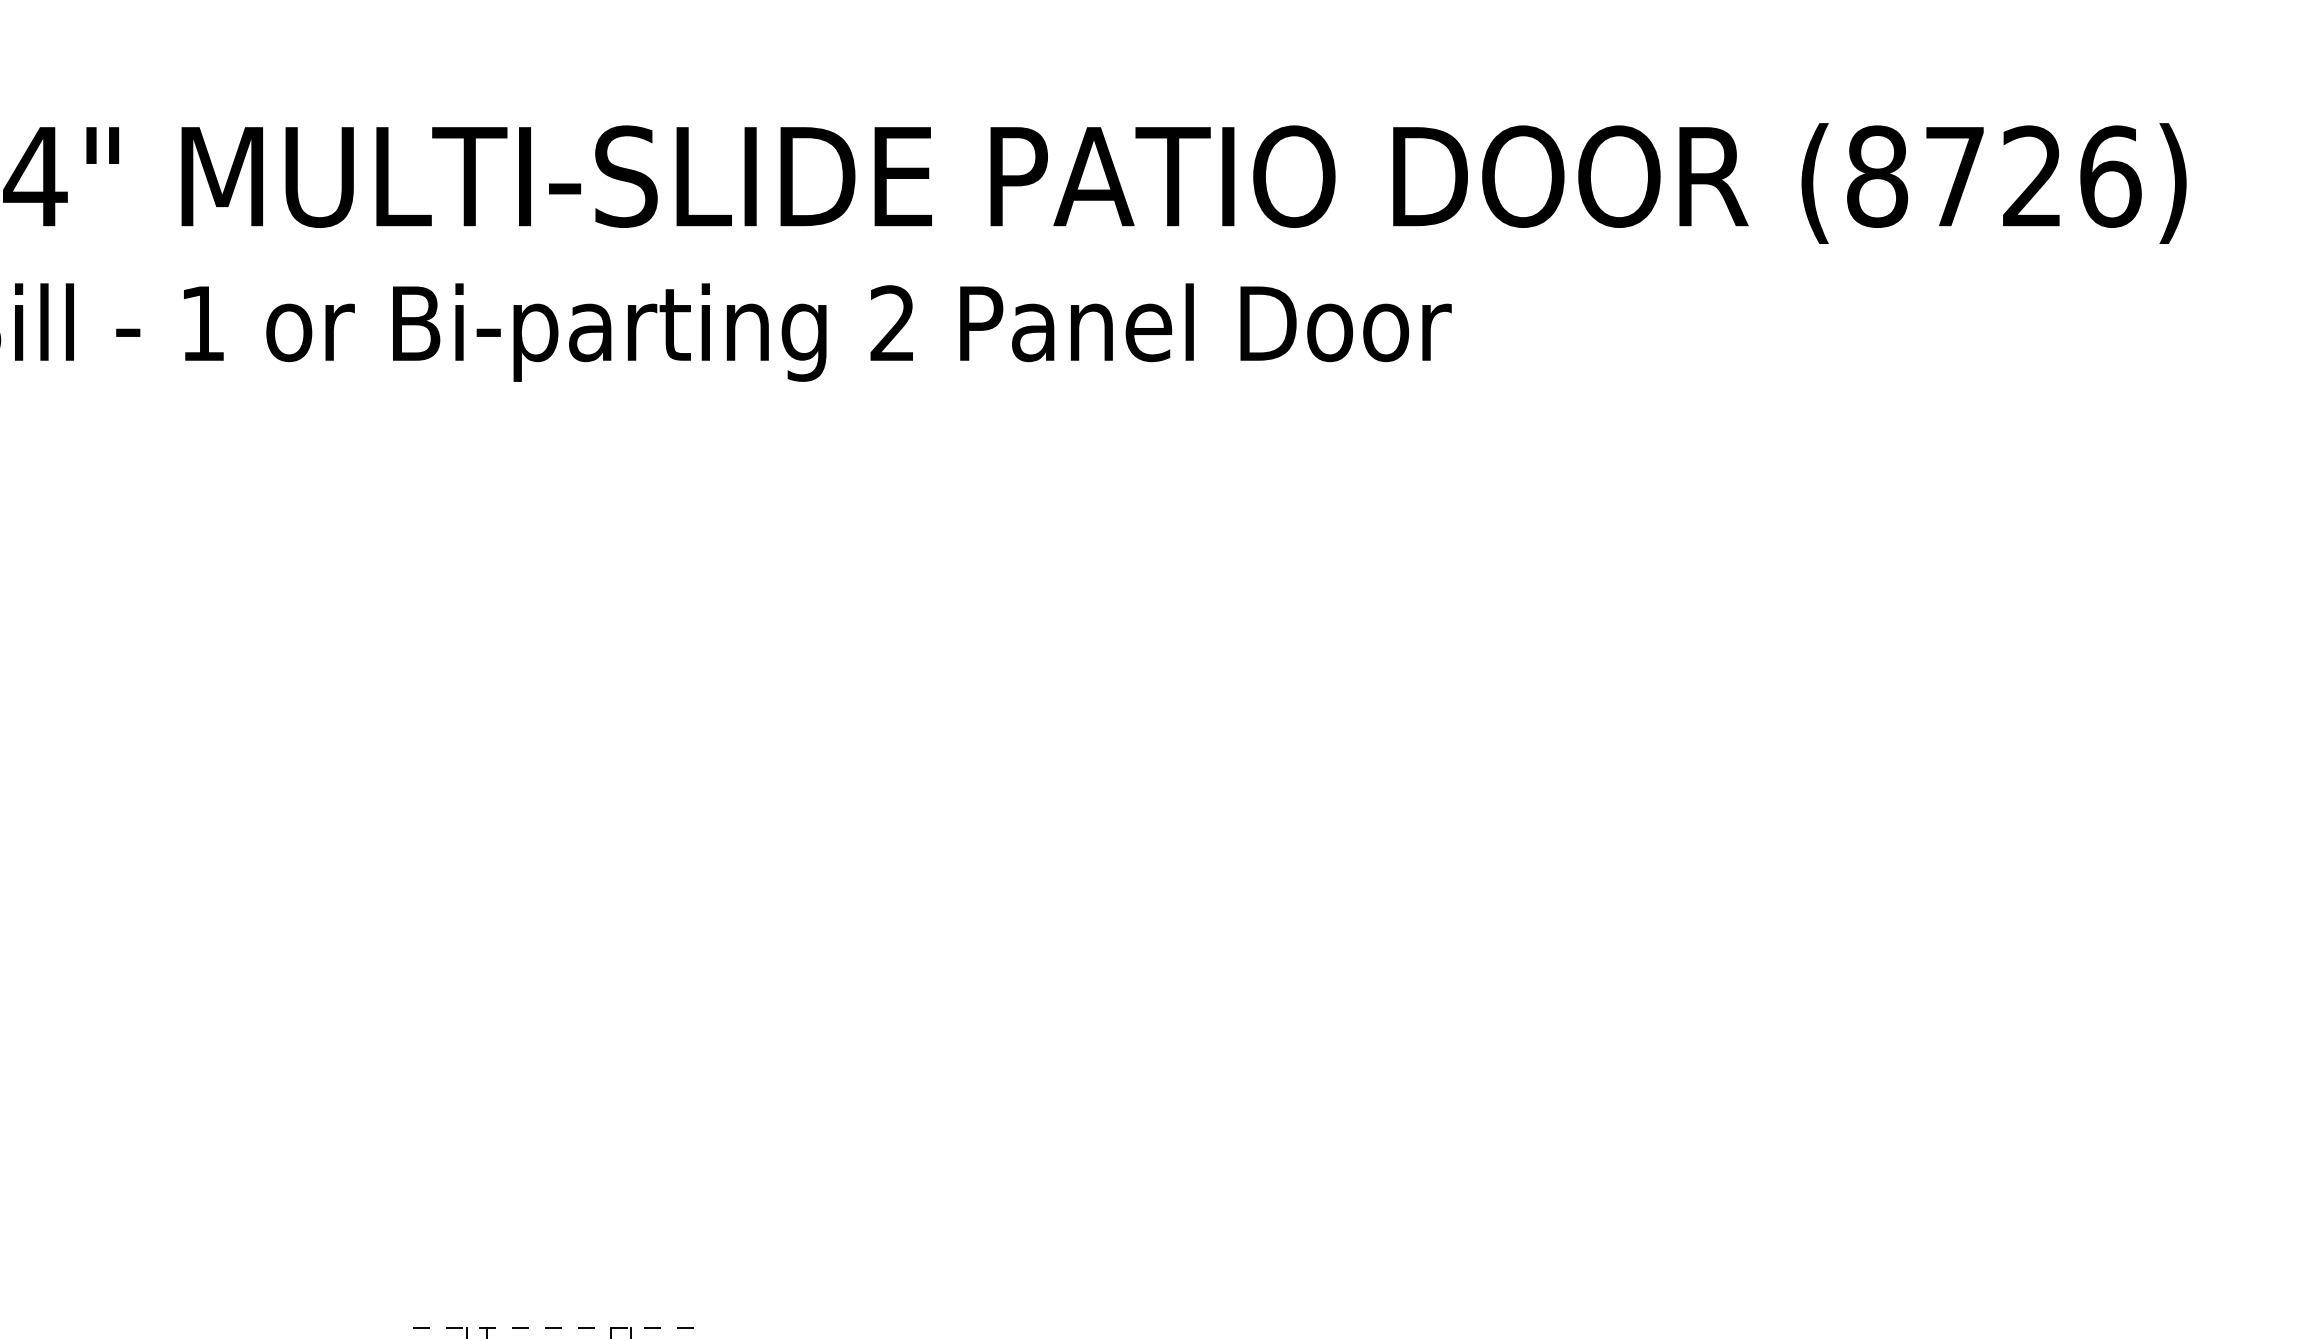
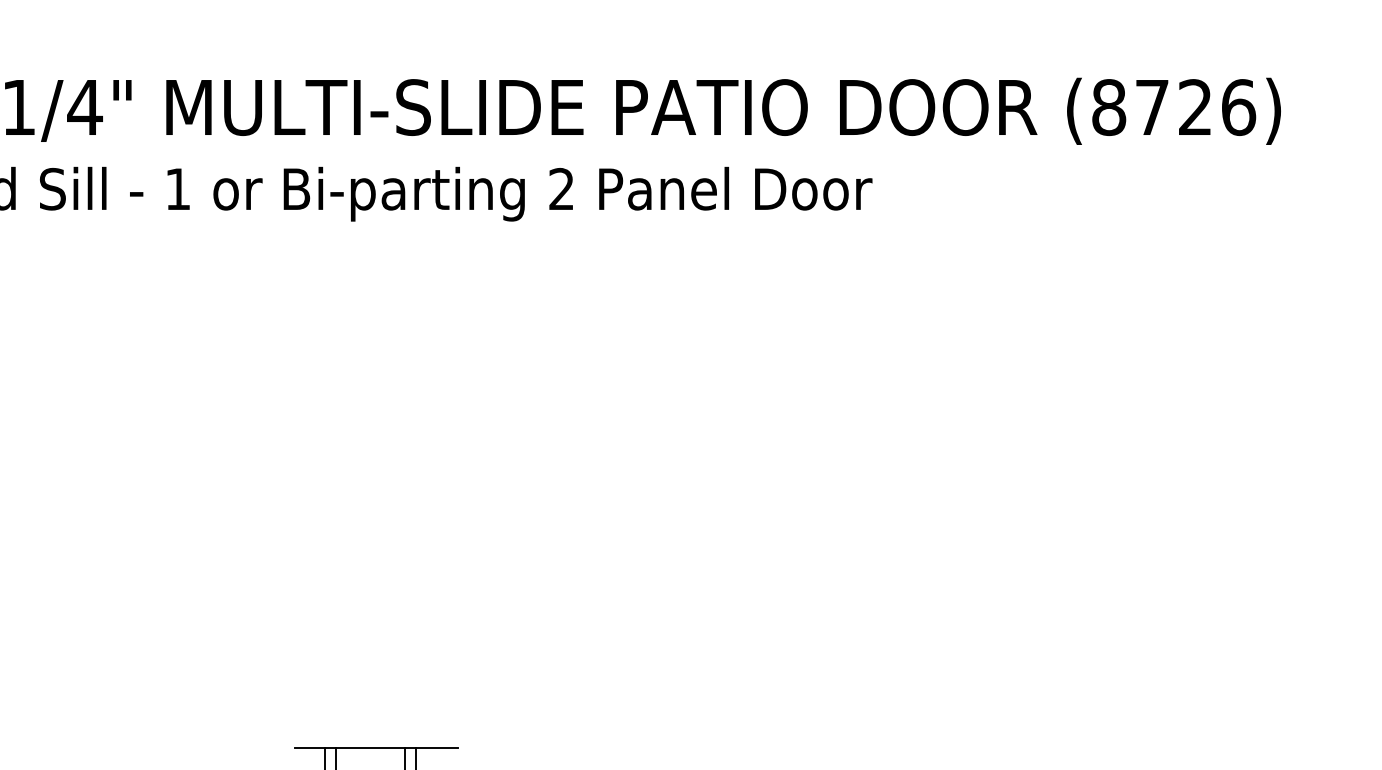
line: (559, 1327) -> (376, 747), dashed -> solid

